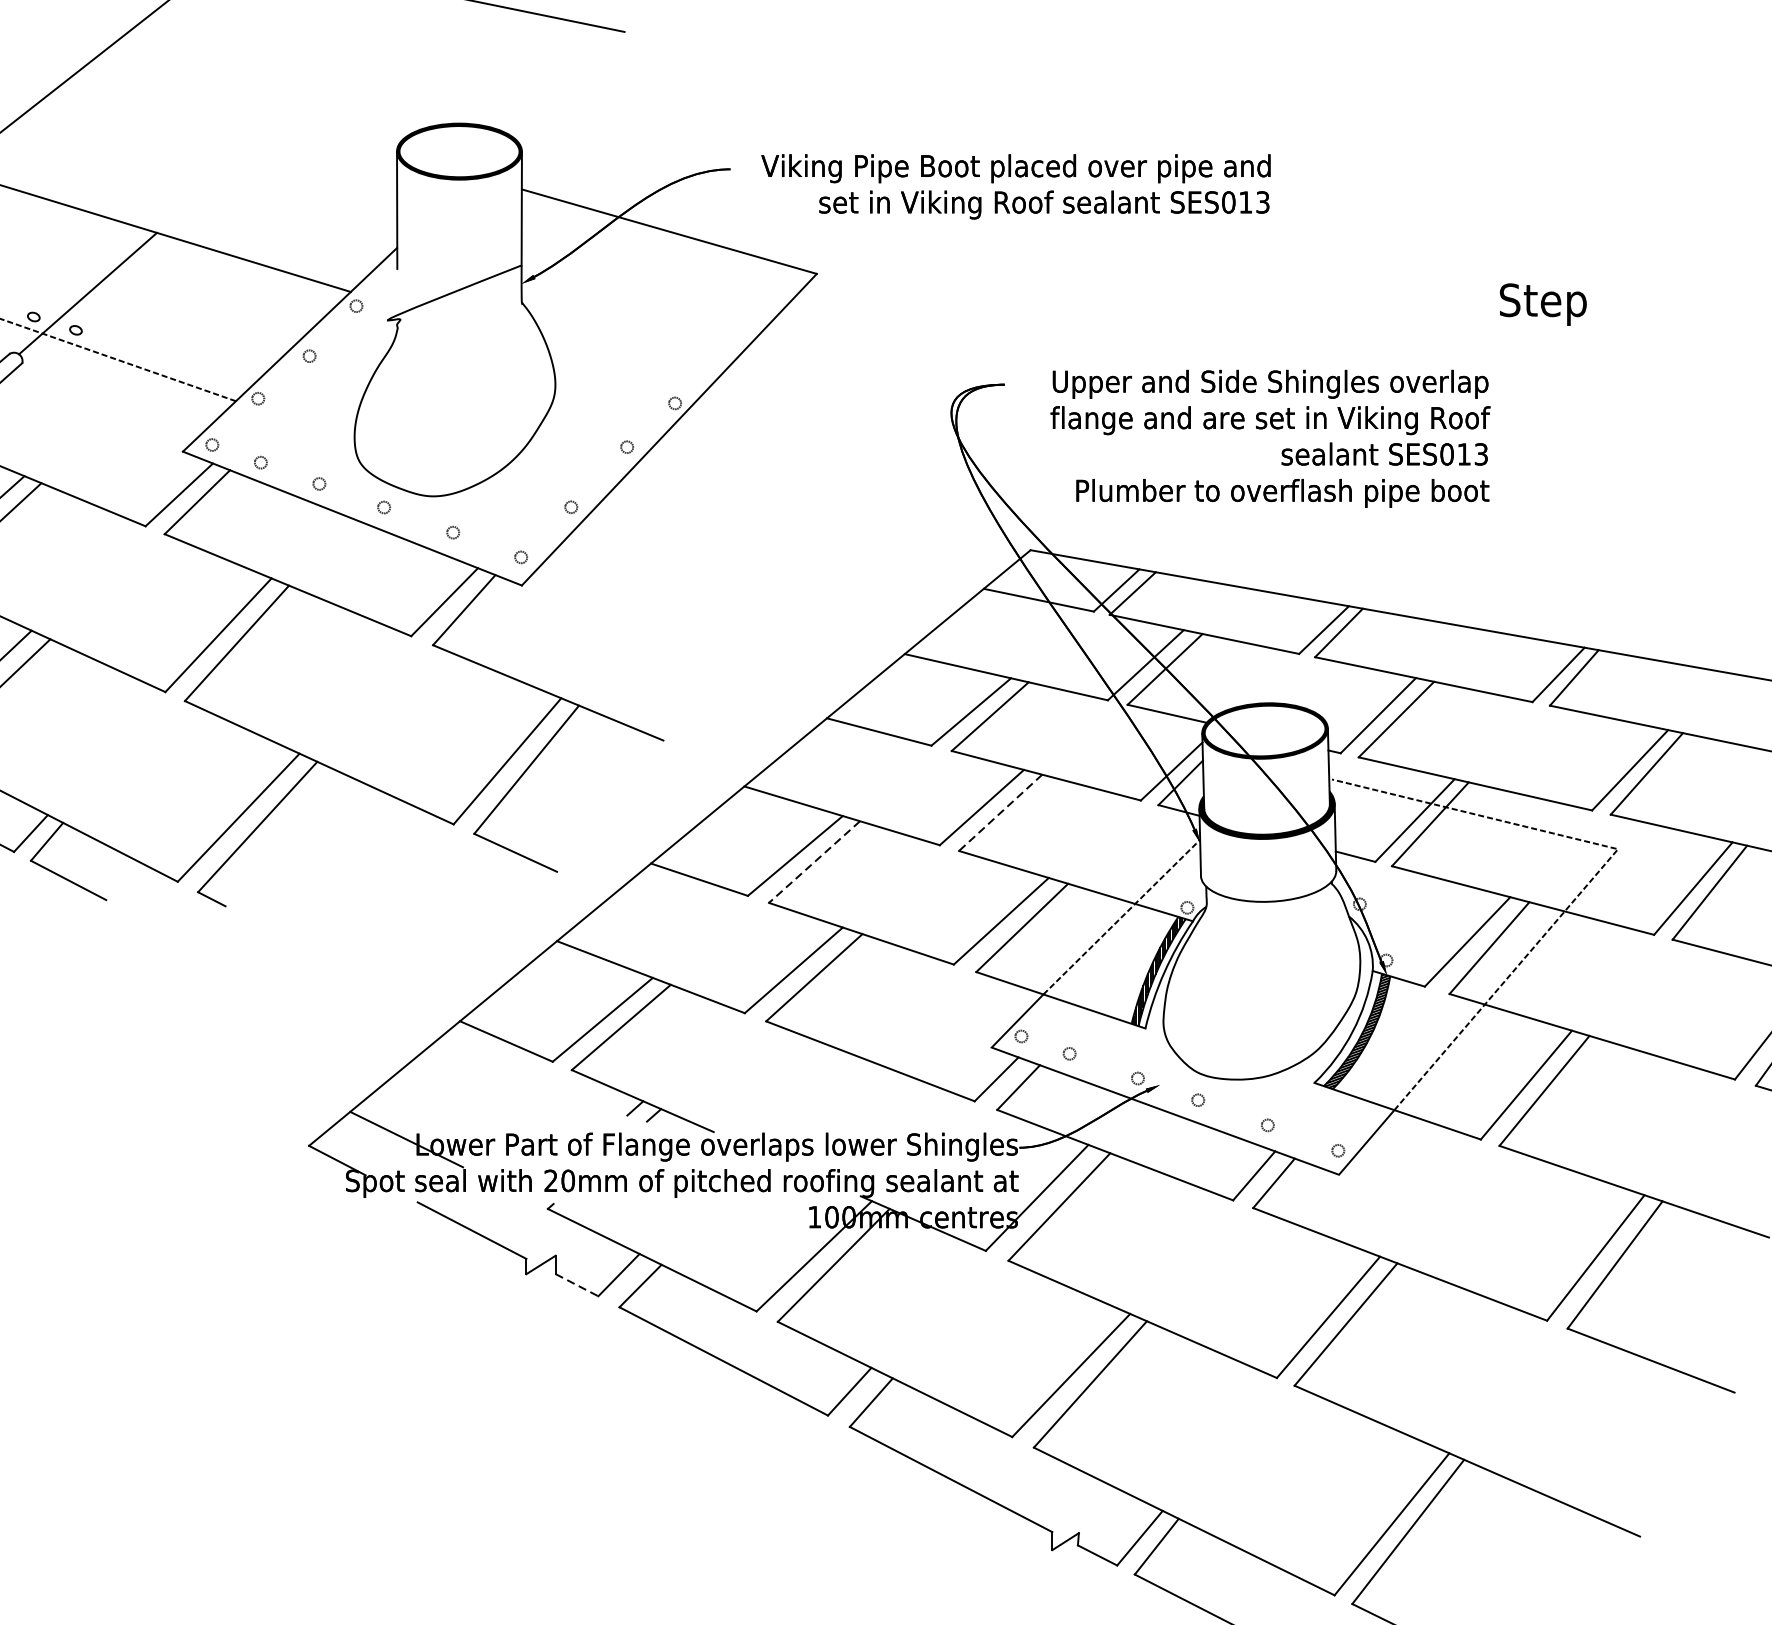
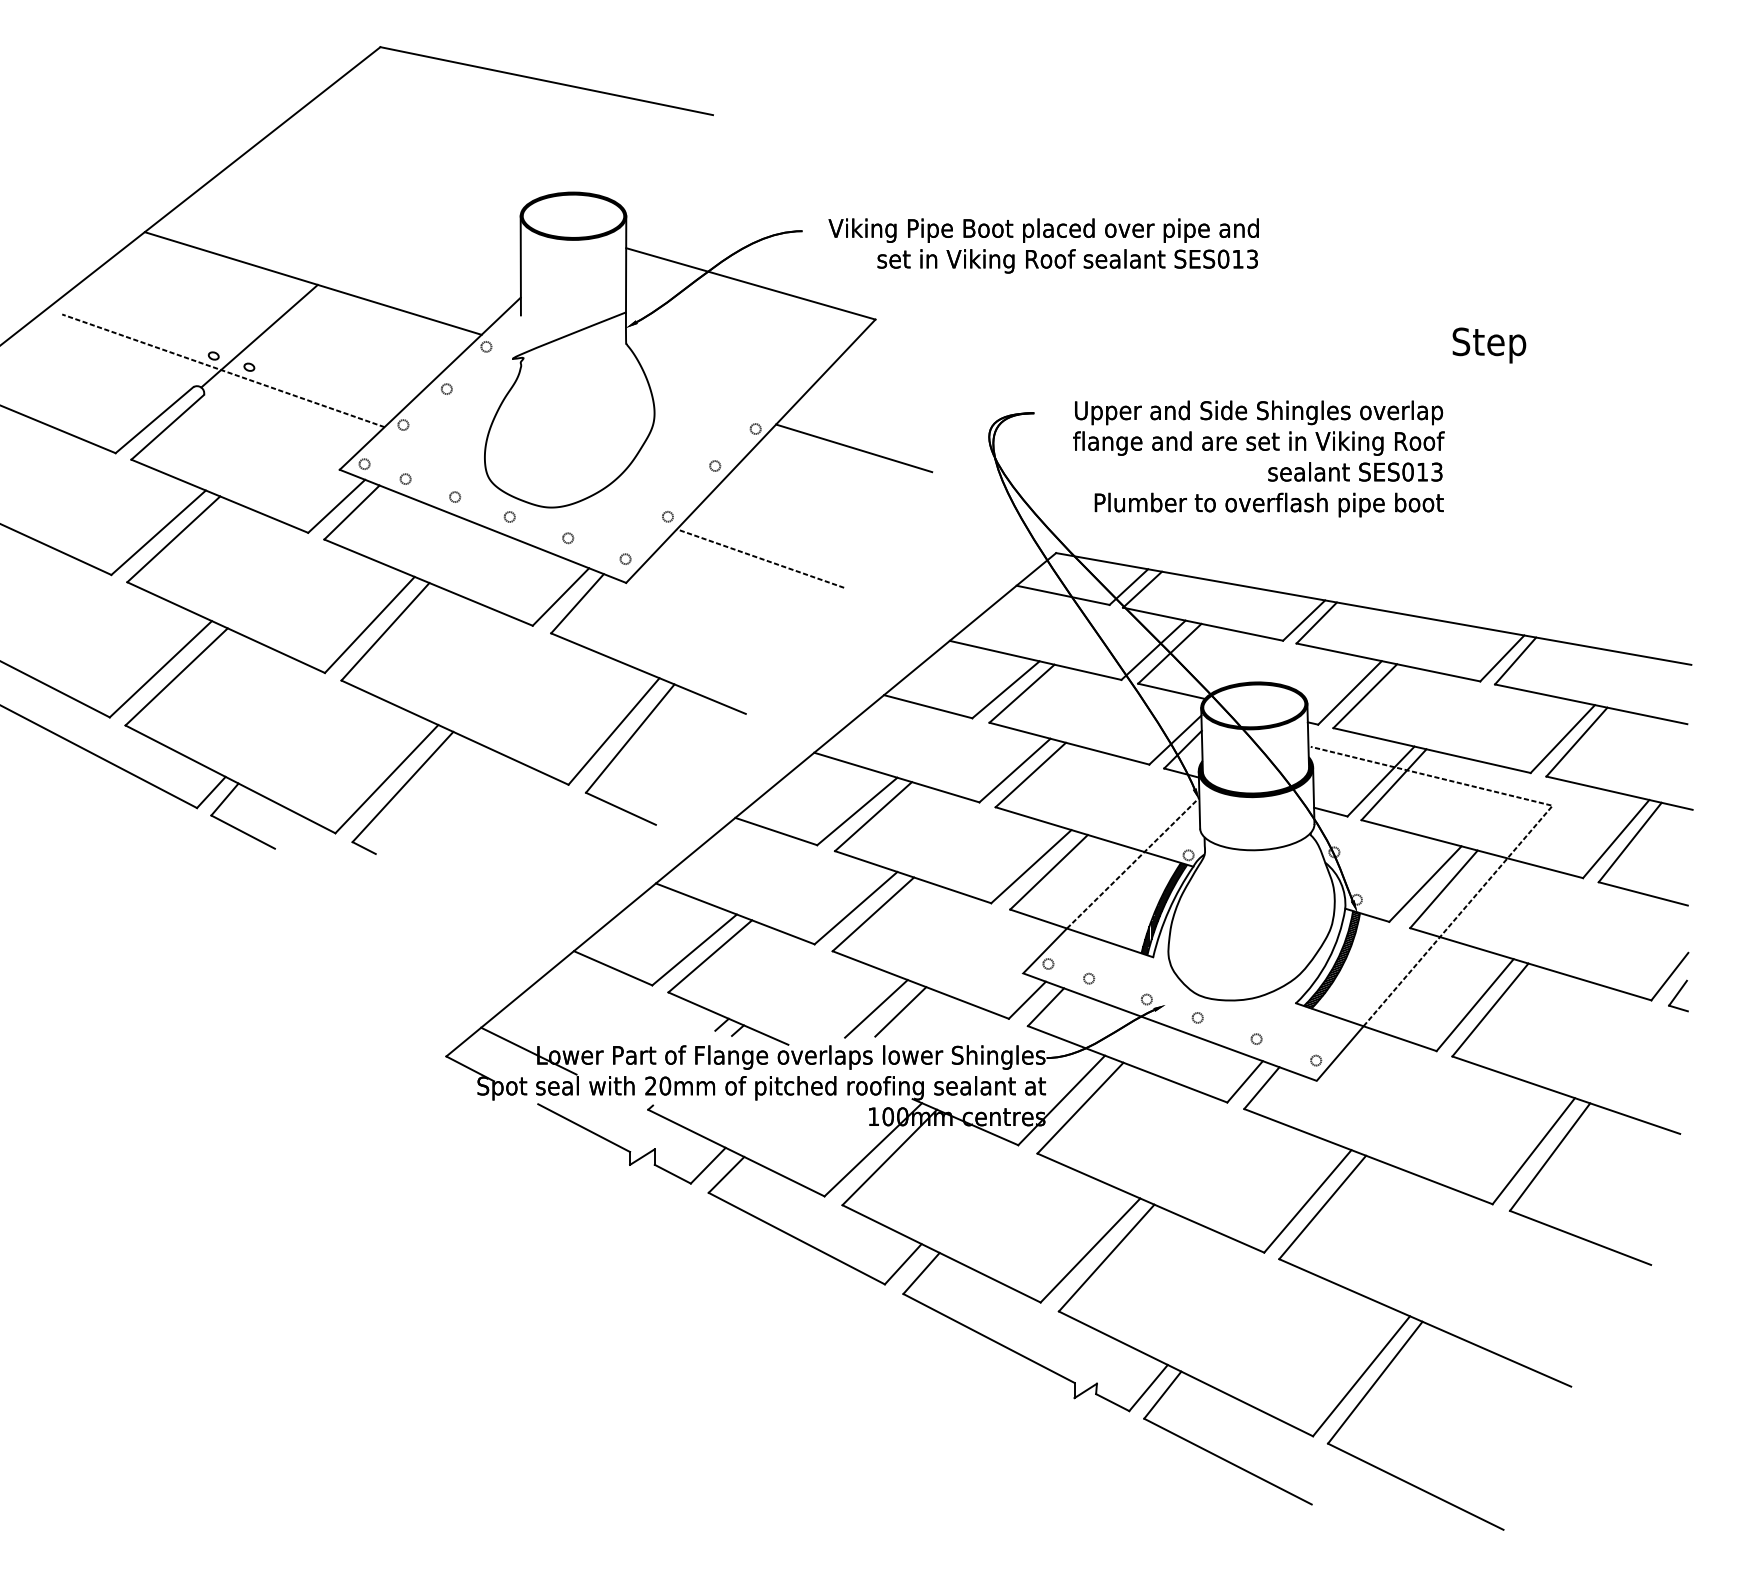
line: (792, 426) -> (854, 448), added
line: (680, 556) -> (760, 558), added
line: (1000, 813) -> (1030, 775), dashed -> solid
line: (814, 861) -> (873, 816), dashed -> solid
line: (818, 1089) -> (876, 1008), added
line: (846, 1092) -> (900, 1011), added
line: (577, 1285) -> (673, 1174), dashed -> solid

